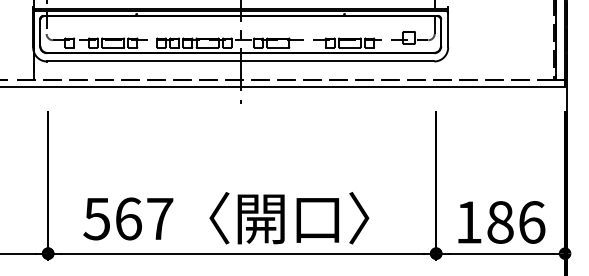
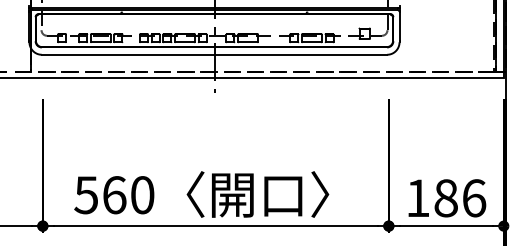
text: (160, 218) -> (143, 194), 567 -> 560

